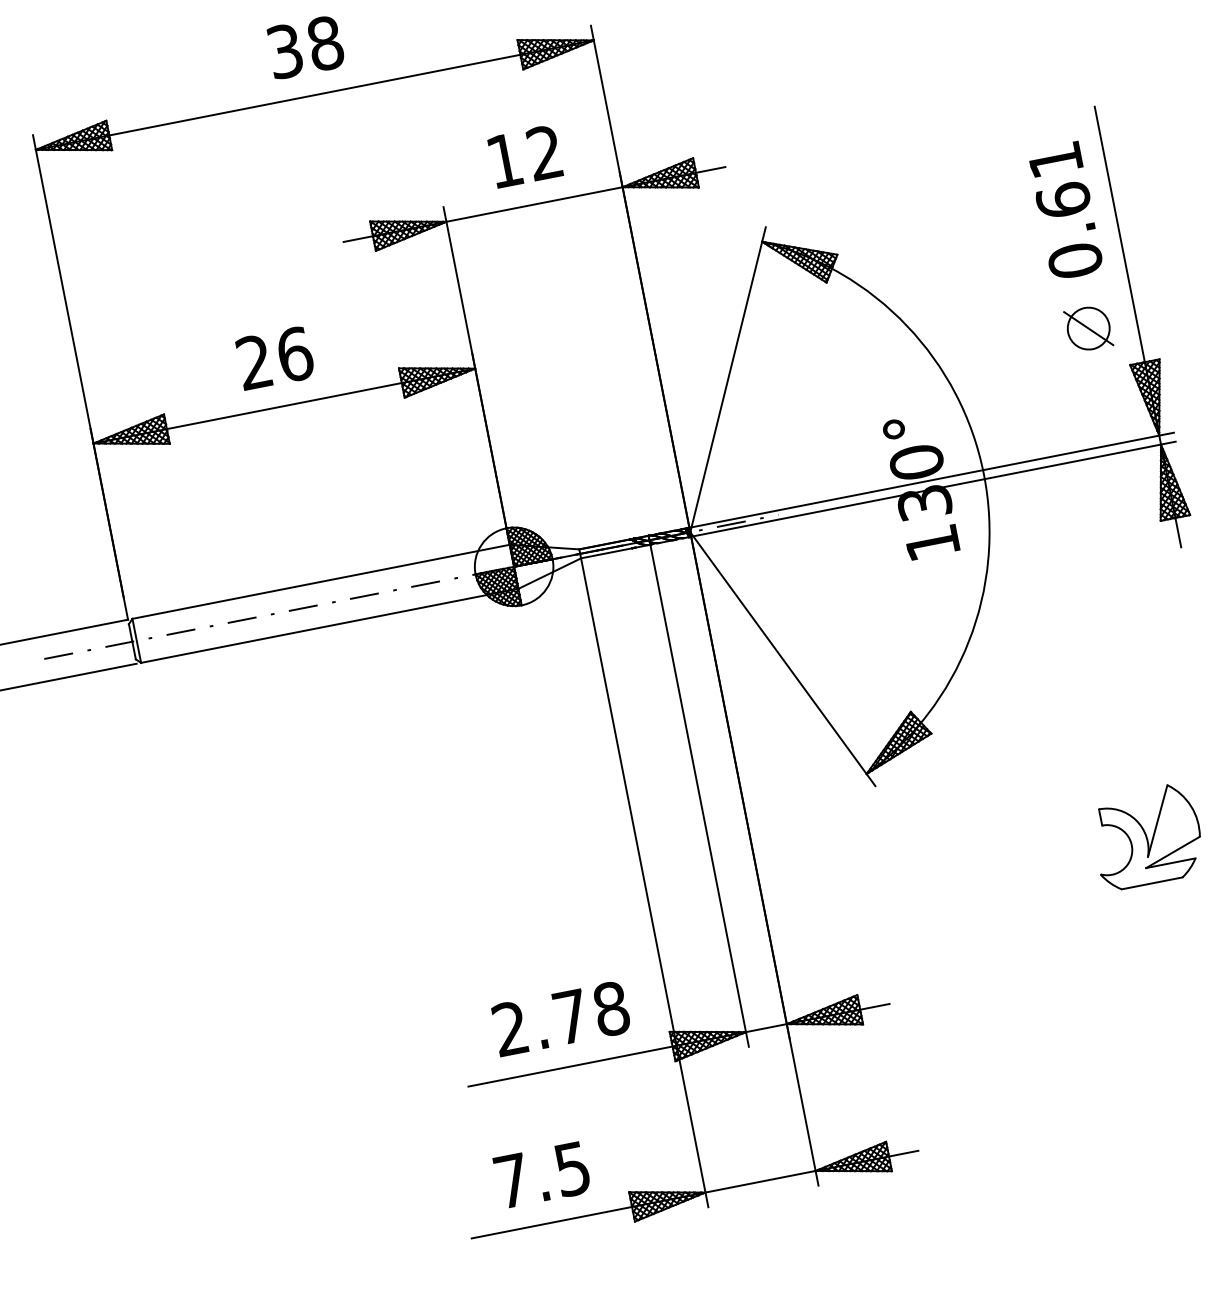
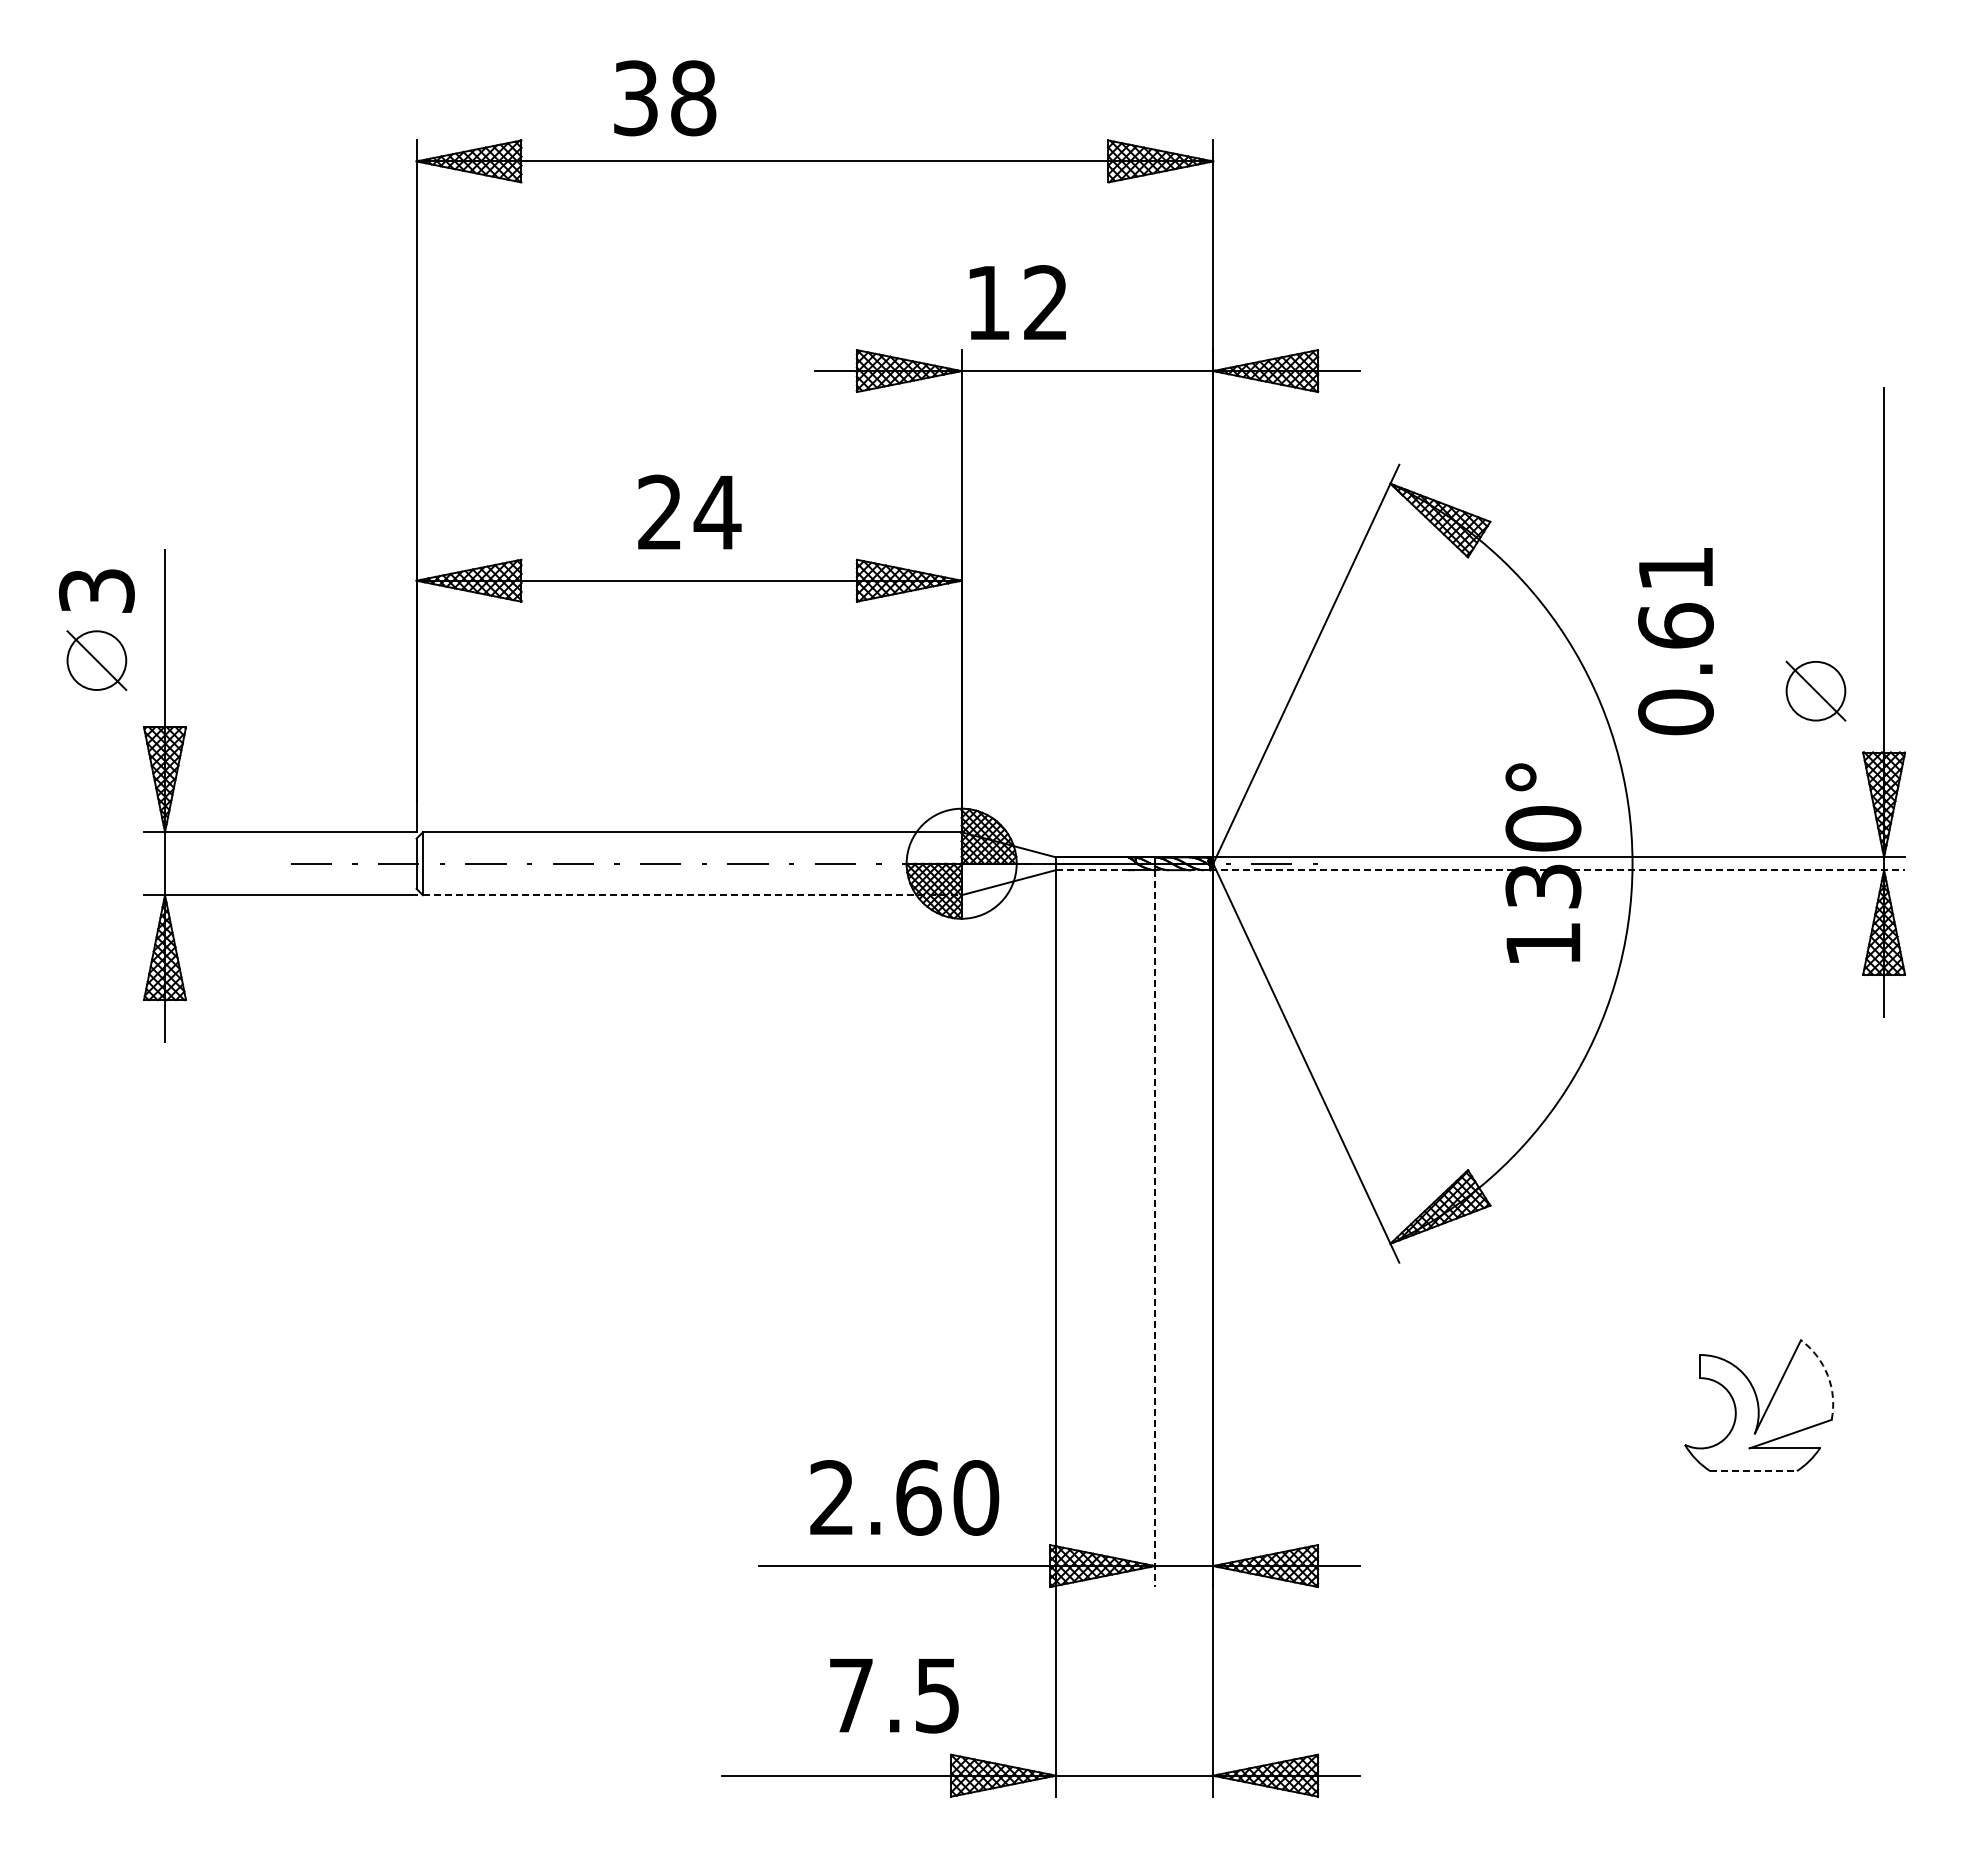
text: (305, 47) -> (665, 98), moved
text: (525, 156) -> (1017, 302), moved
text: (1065, 211) -> (1675, 641), moved
text: (294, 354) -> (717, 512), 26 -> 24
line: (933, 489) -> (1558, 870), solid -> dashed
line: (607, 553) -> (1093, 870), solid -> dashed
line: (329, 626) -> (692, 895), solid -> dashed
line: (699, 796) -> (1154, 1229), solid -> dashed
arc: (1190, 806) -> (1827, 1375), solid -> dashed
line: (1152, 883) -> (1754, 1471), solid -> dashed
text: (591, 1012) -> (947, 1497), 2.78 -> 2.60
text: (542, 1175) -> (894, 1696), moved

